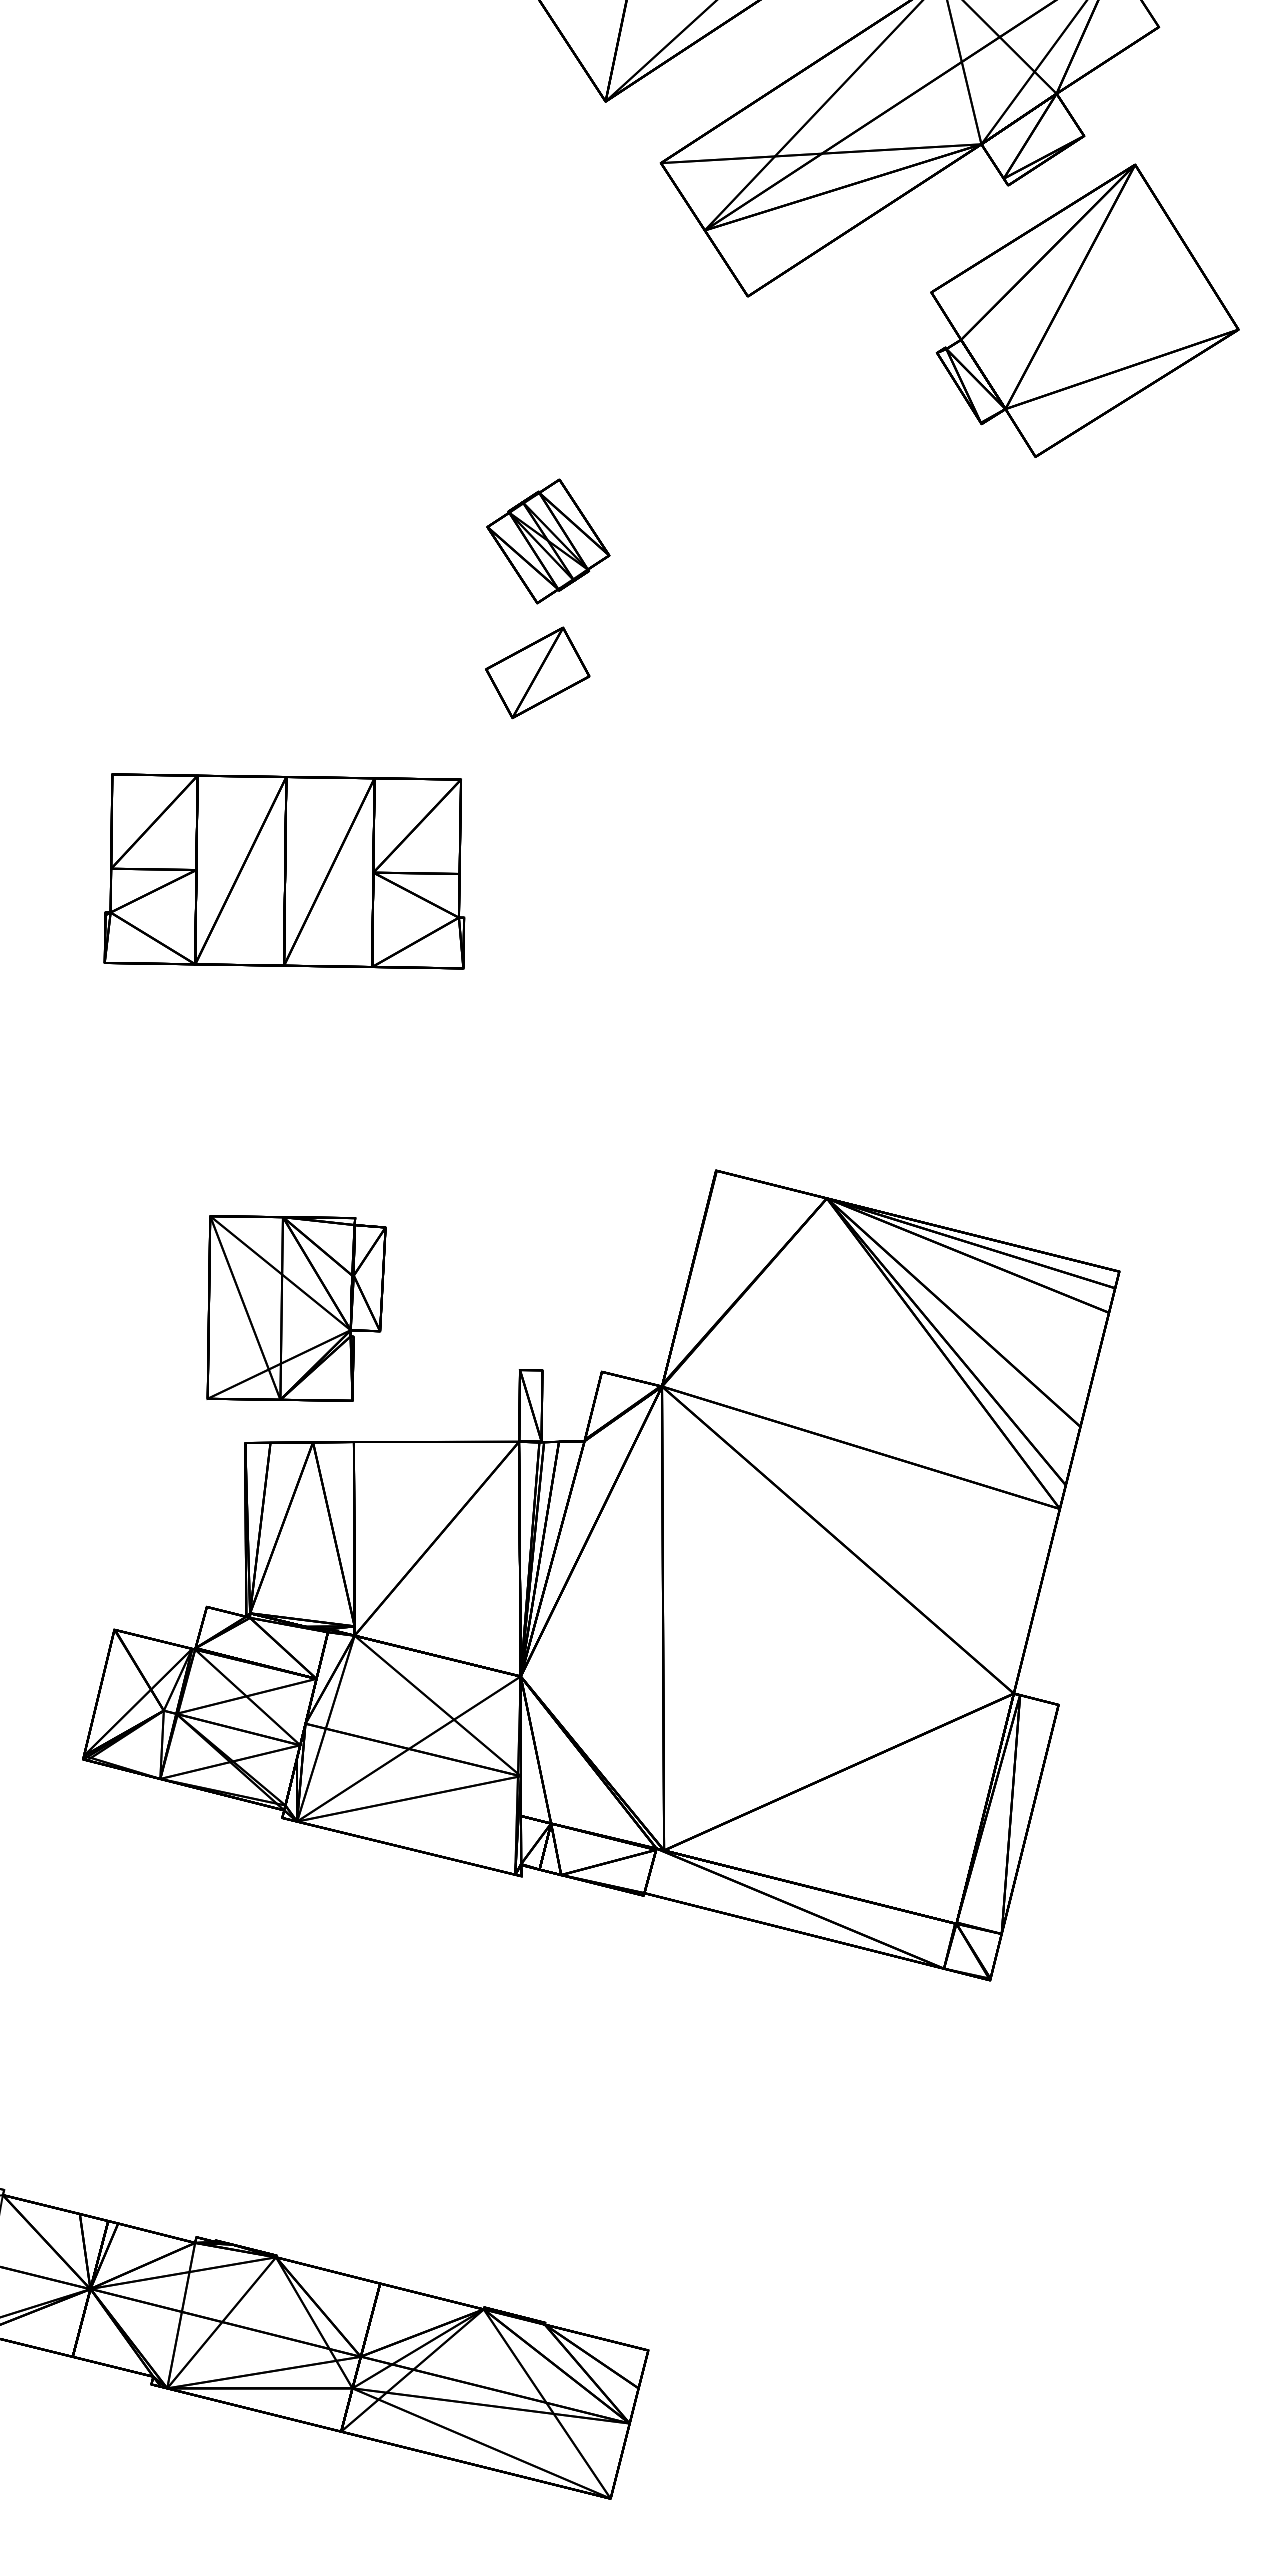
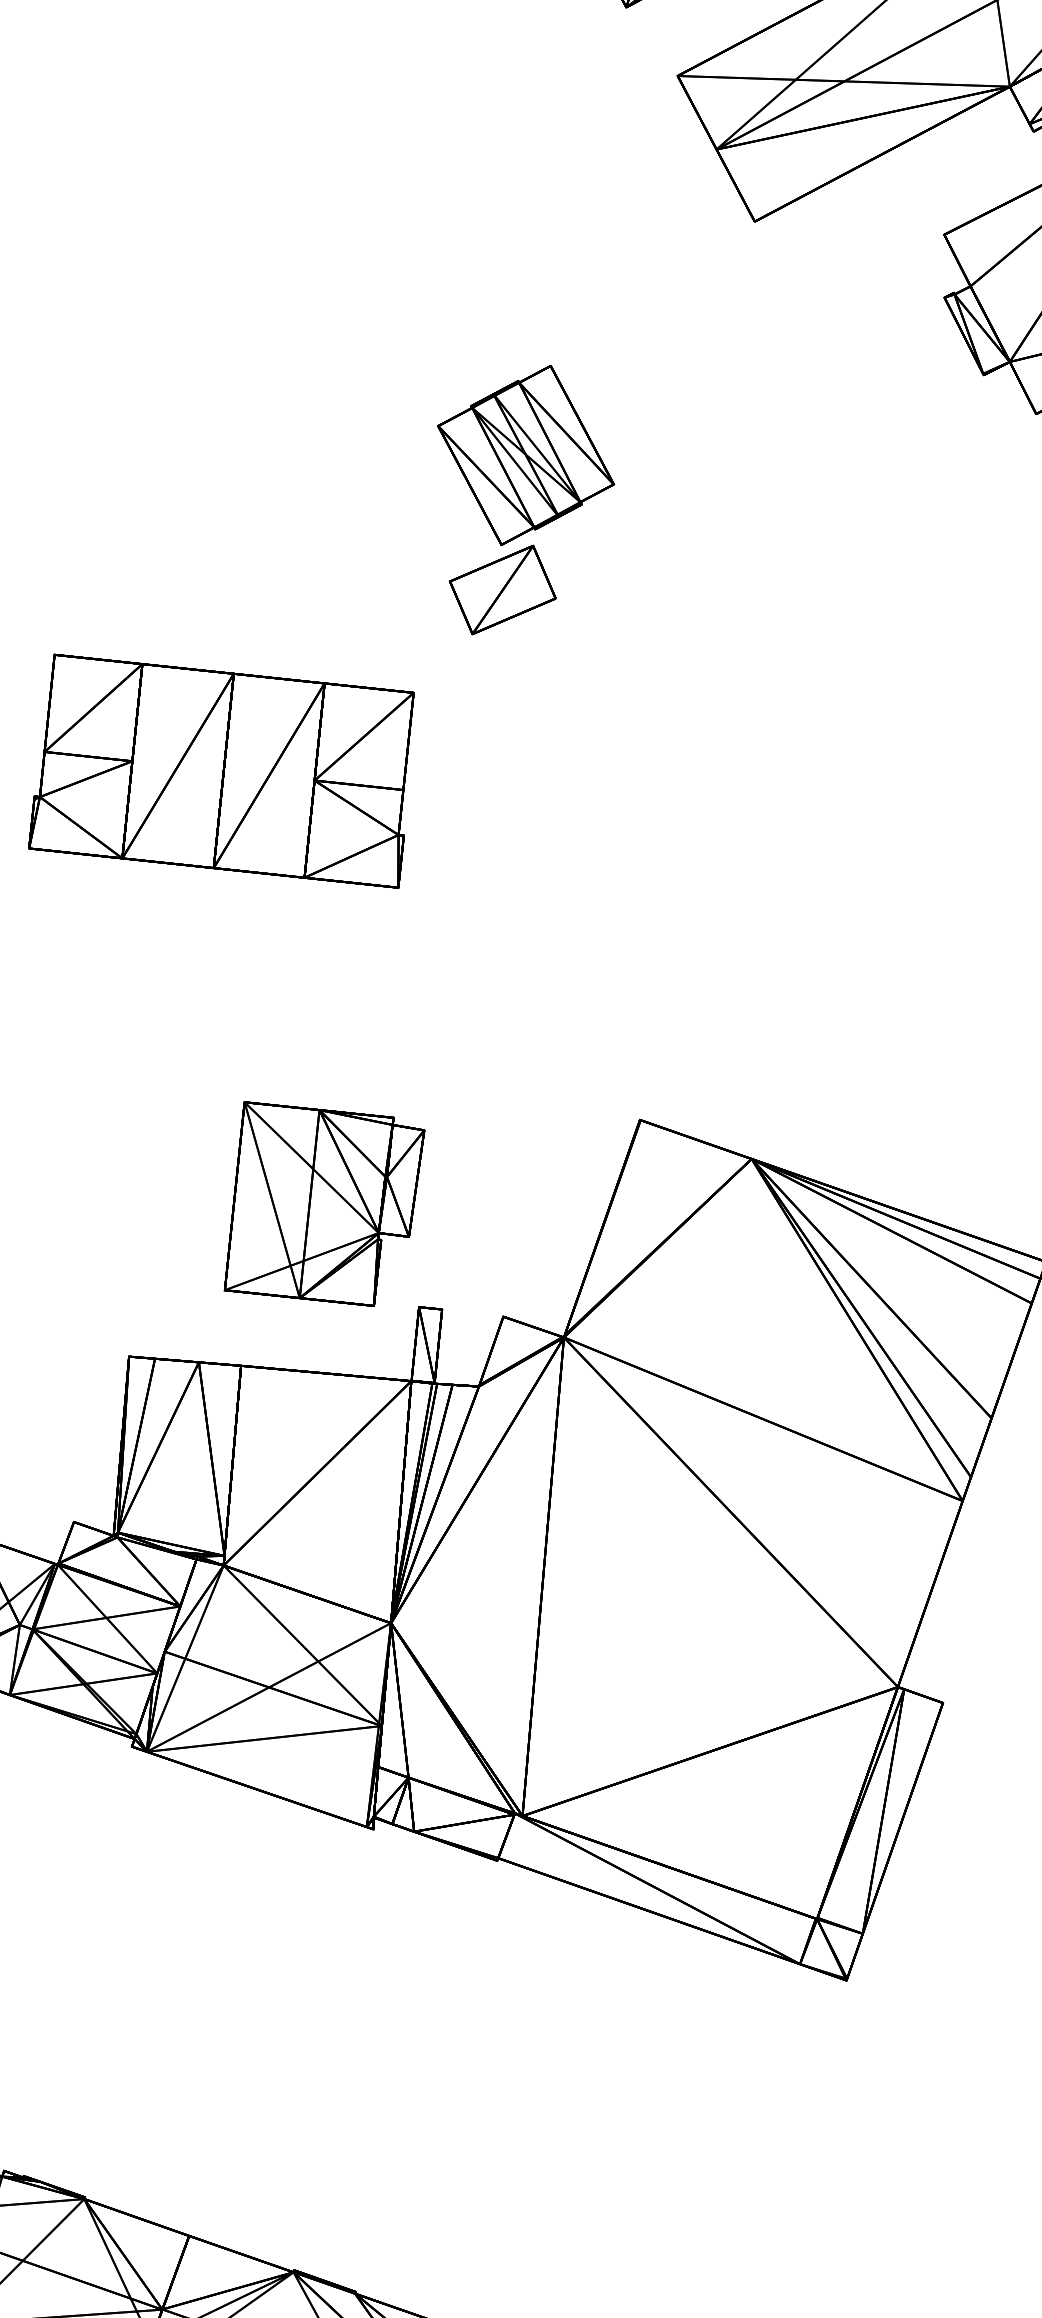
part: (548, 541) -> (526, 455), size x1.43
part: (296, 1308) -> (324, 1205), moved

